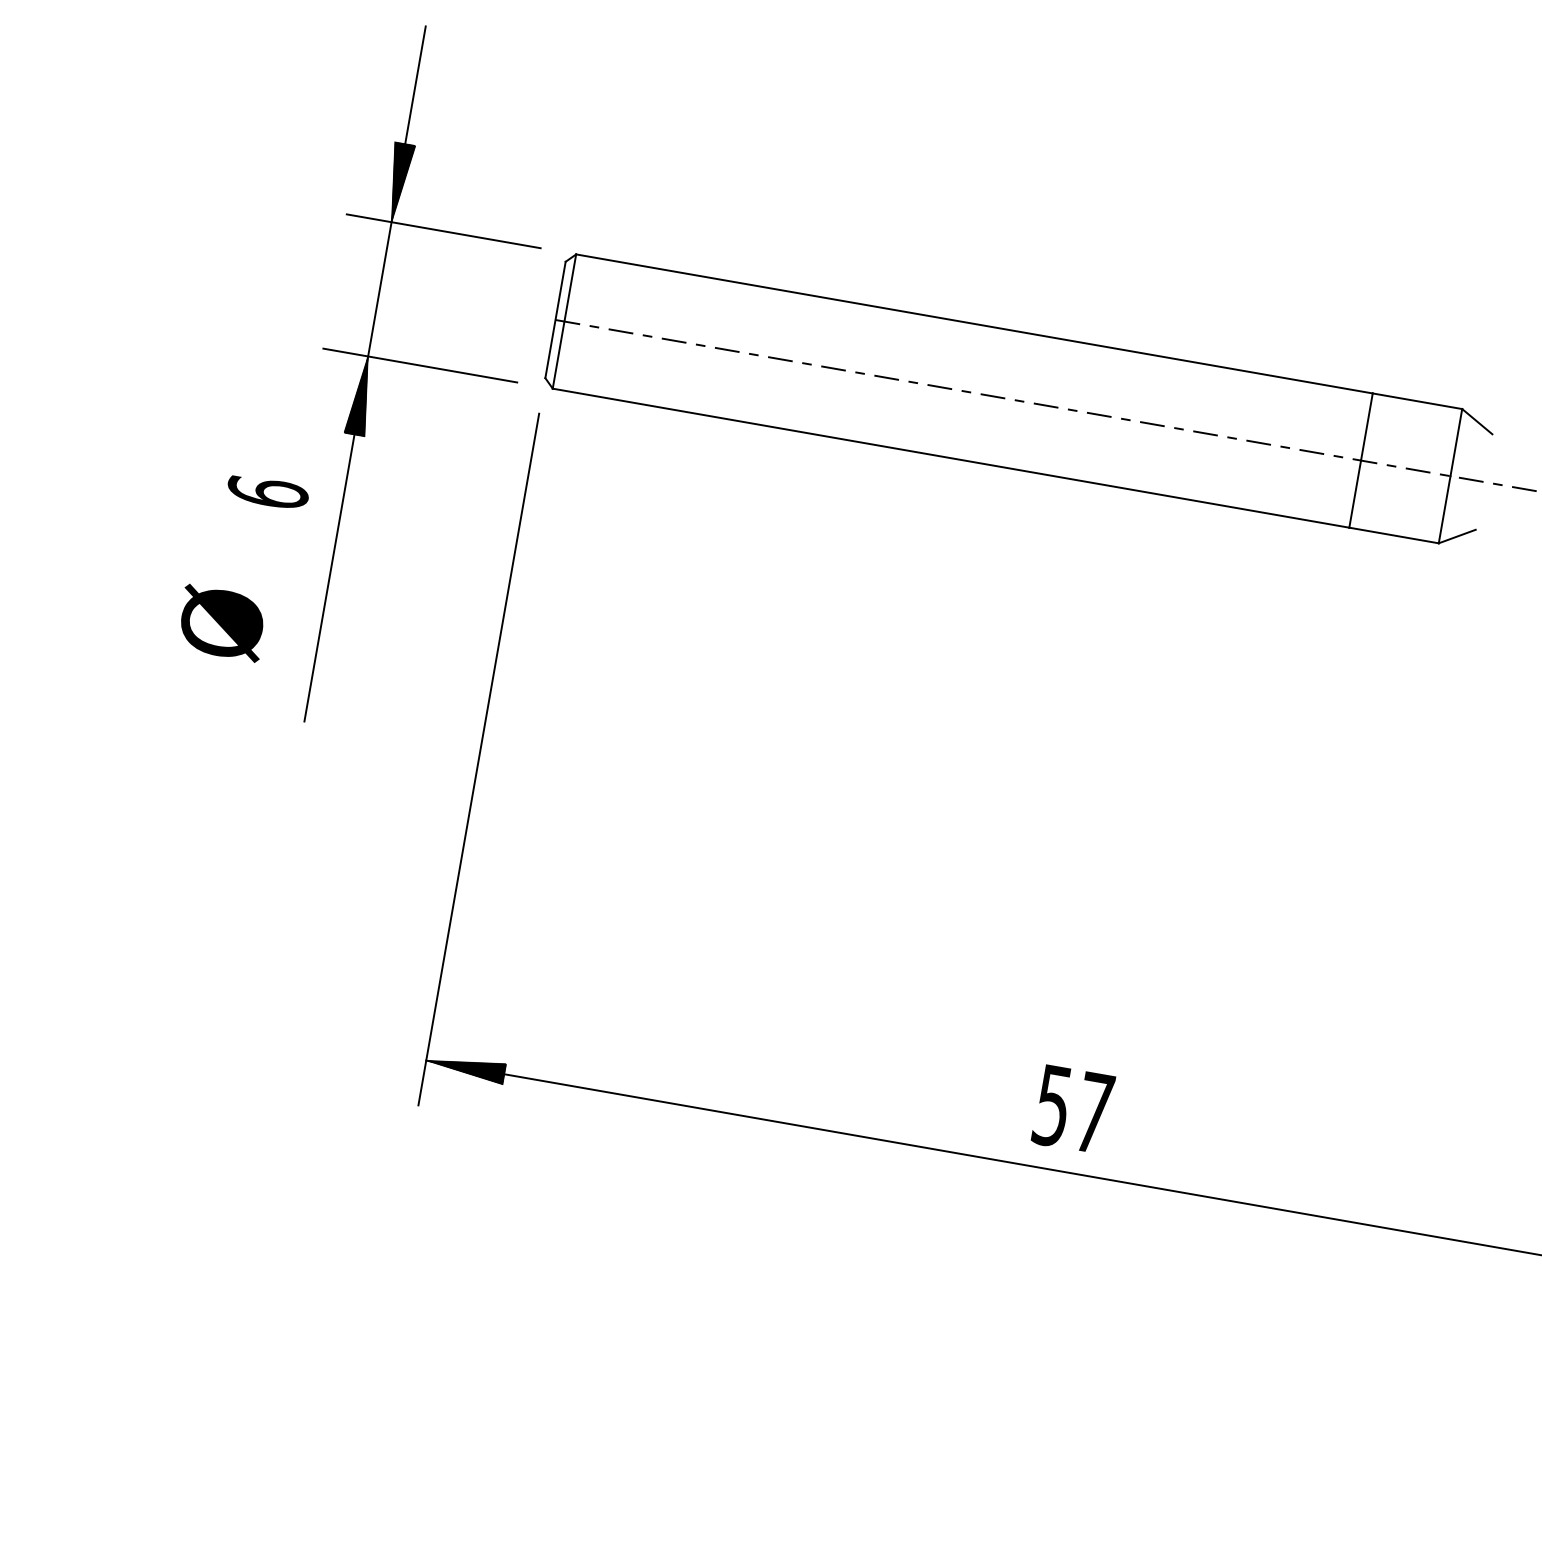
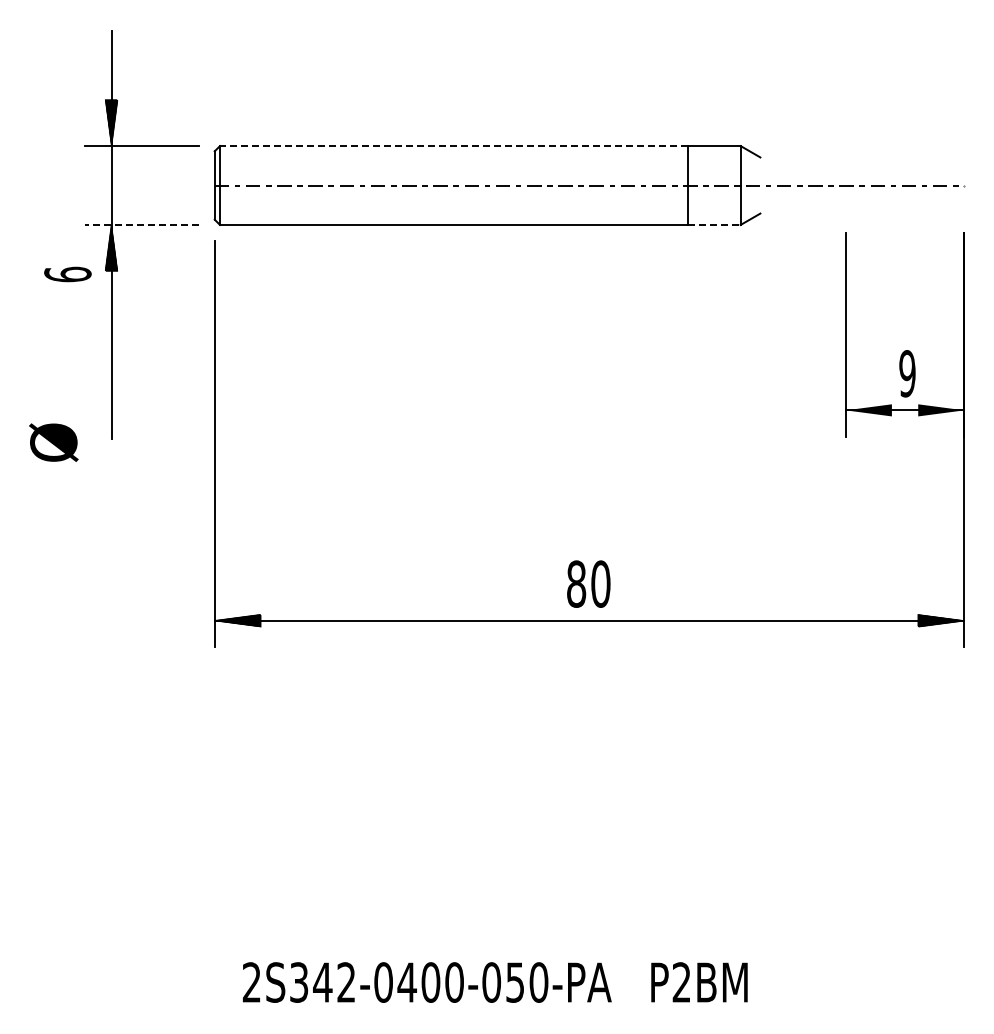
line: (973, 324) -> (453, 146), solid -> dashed
line: (421, 364) -> (142, 224), solid -> dashed
text: (267, 492) -> (67, 274), moved
line: (1394, 534) -> (714, 224), solid -> dashed
text: (221, 622) -> (53, 442), moved
text: (1073, 1108) -> (588, 583), 57 -> 80

